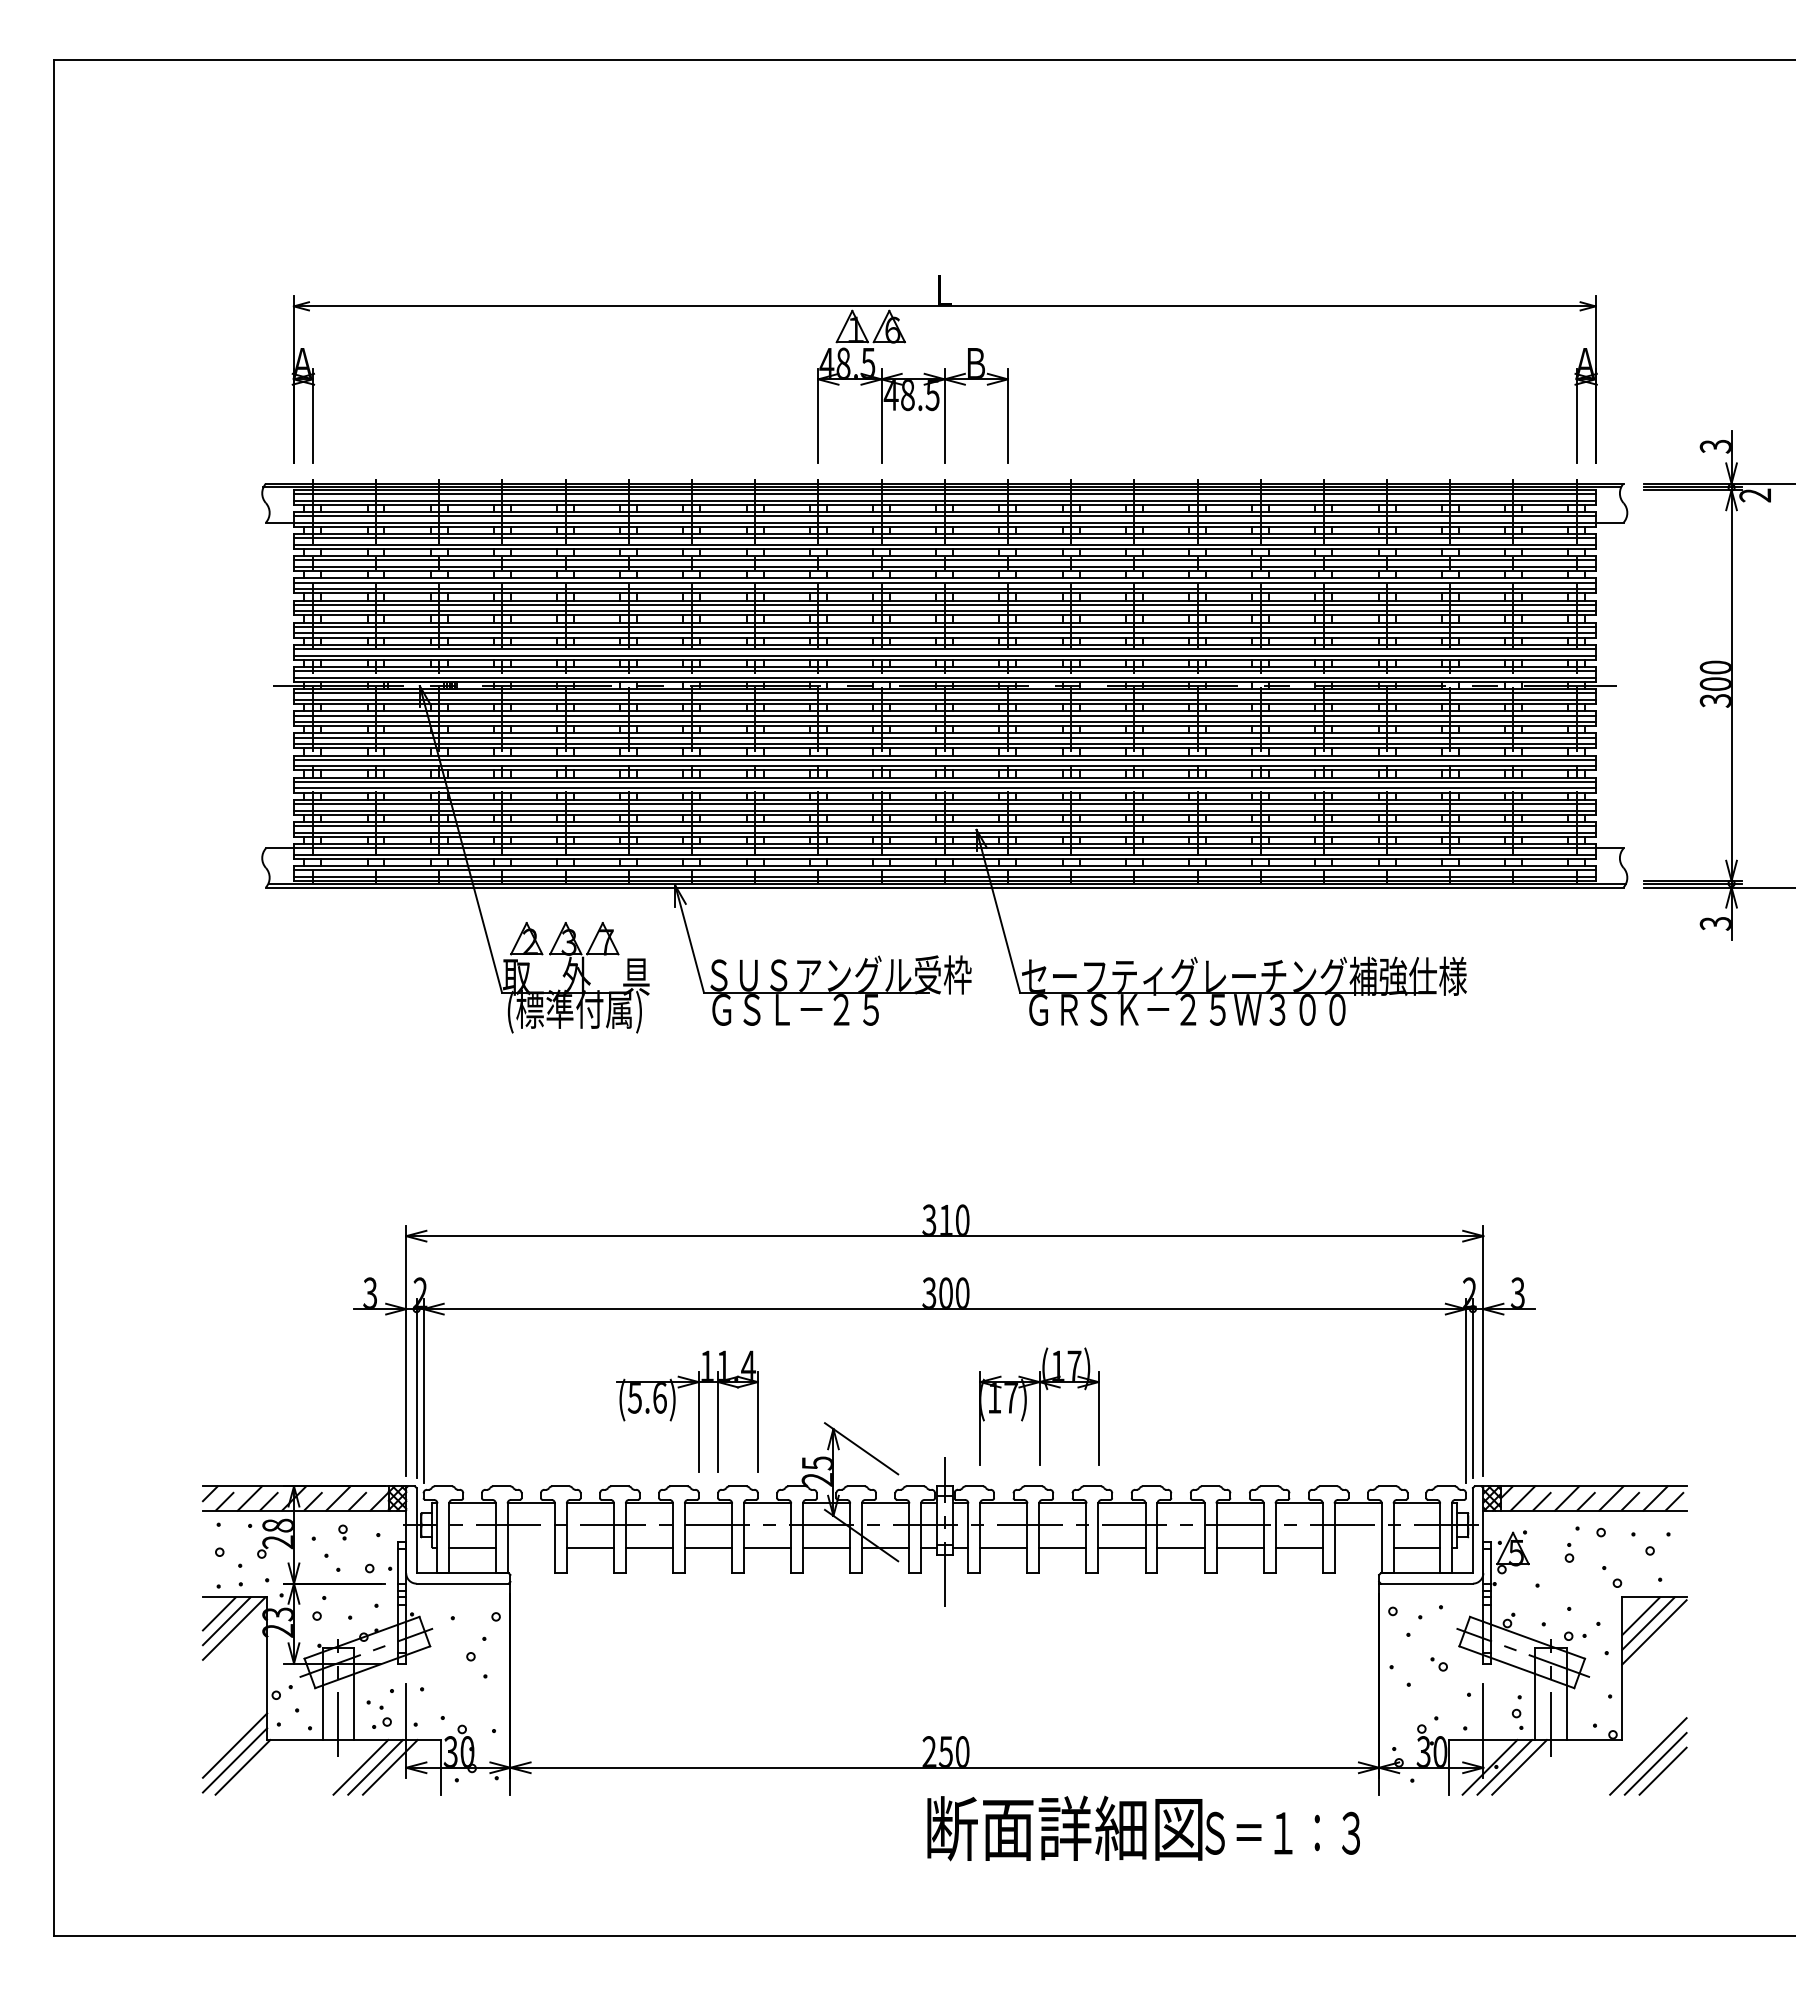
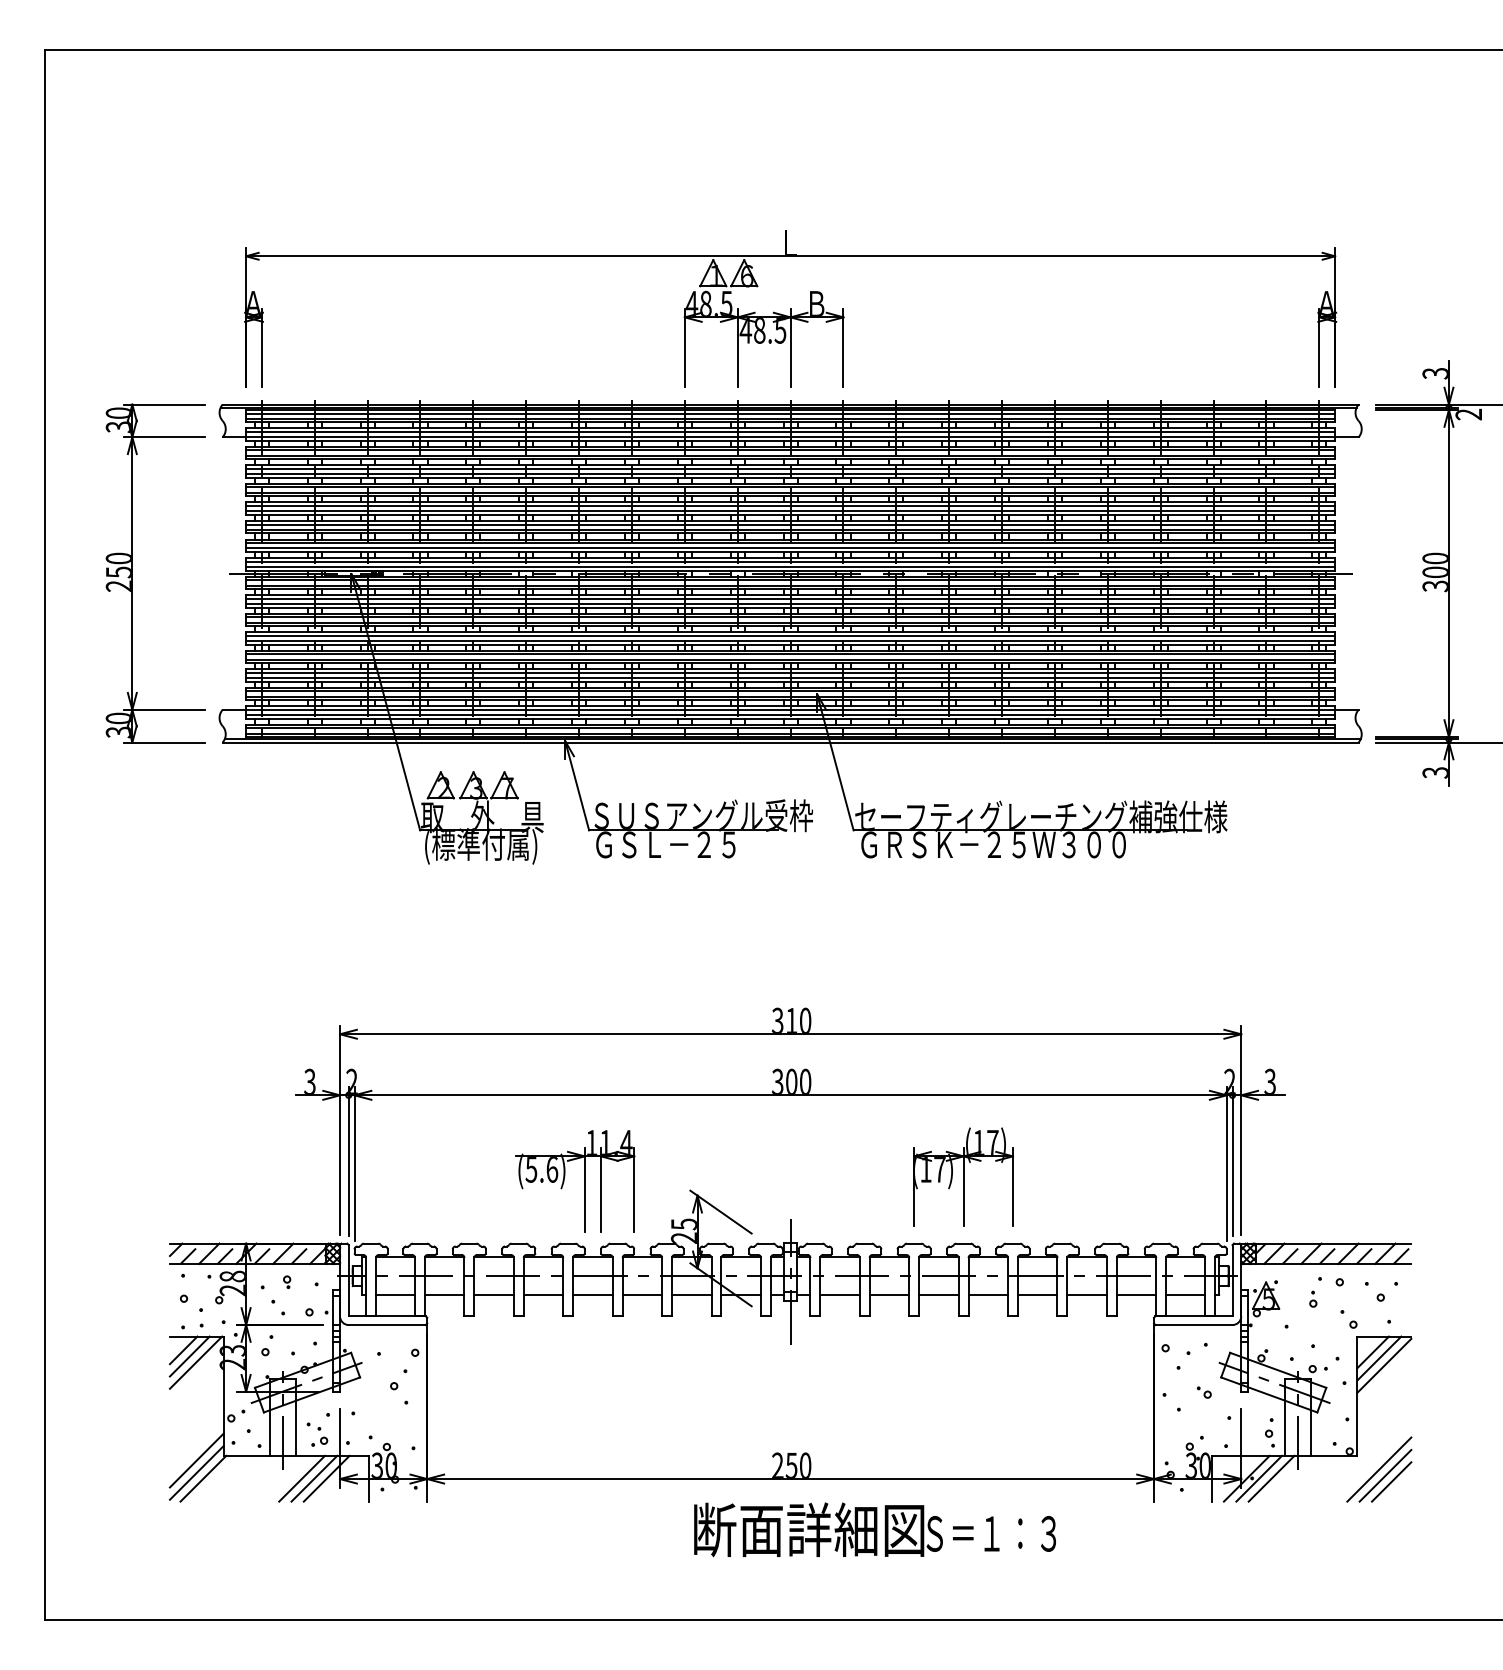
part: (158, 685) -> (132, 573), added
part: (1039, 1406) -> (963, 1176), moved
line: (530, 1547) -> (444, 1294), added
line: (1357, 1547) -> (1135, 1294), added
text: (1143, 1828) -> (874, 1529), moved

